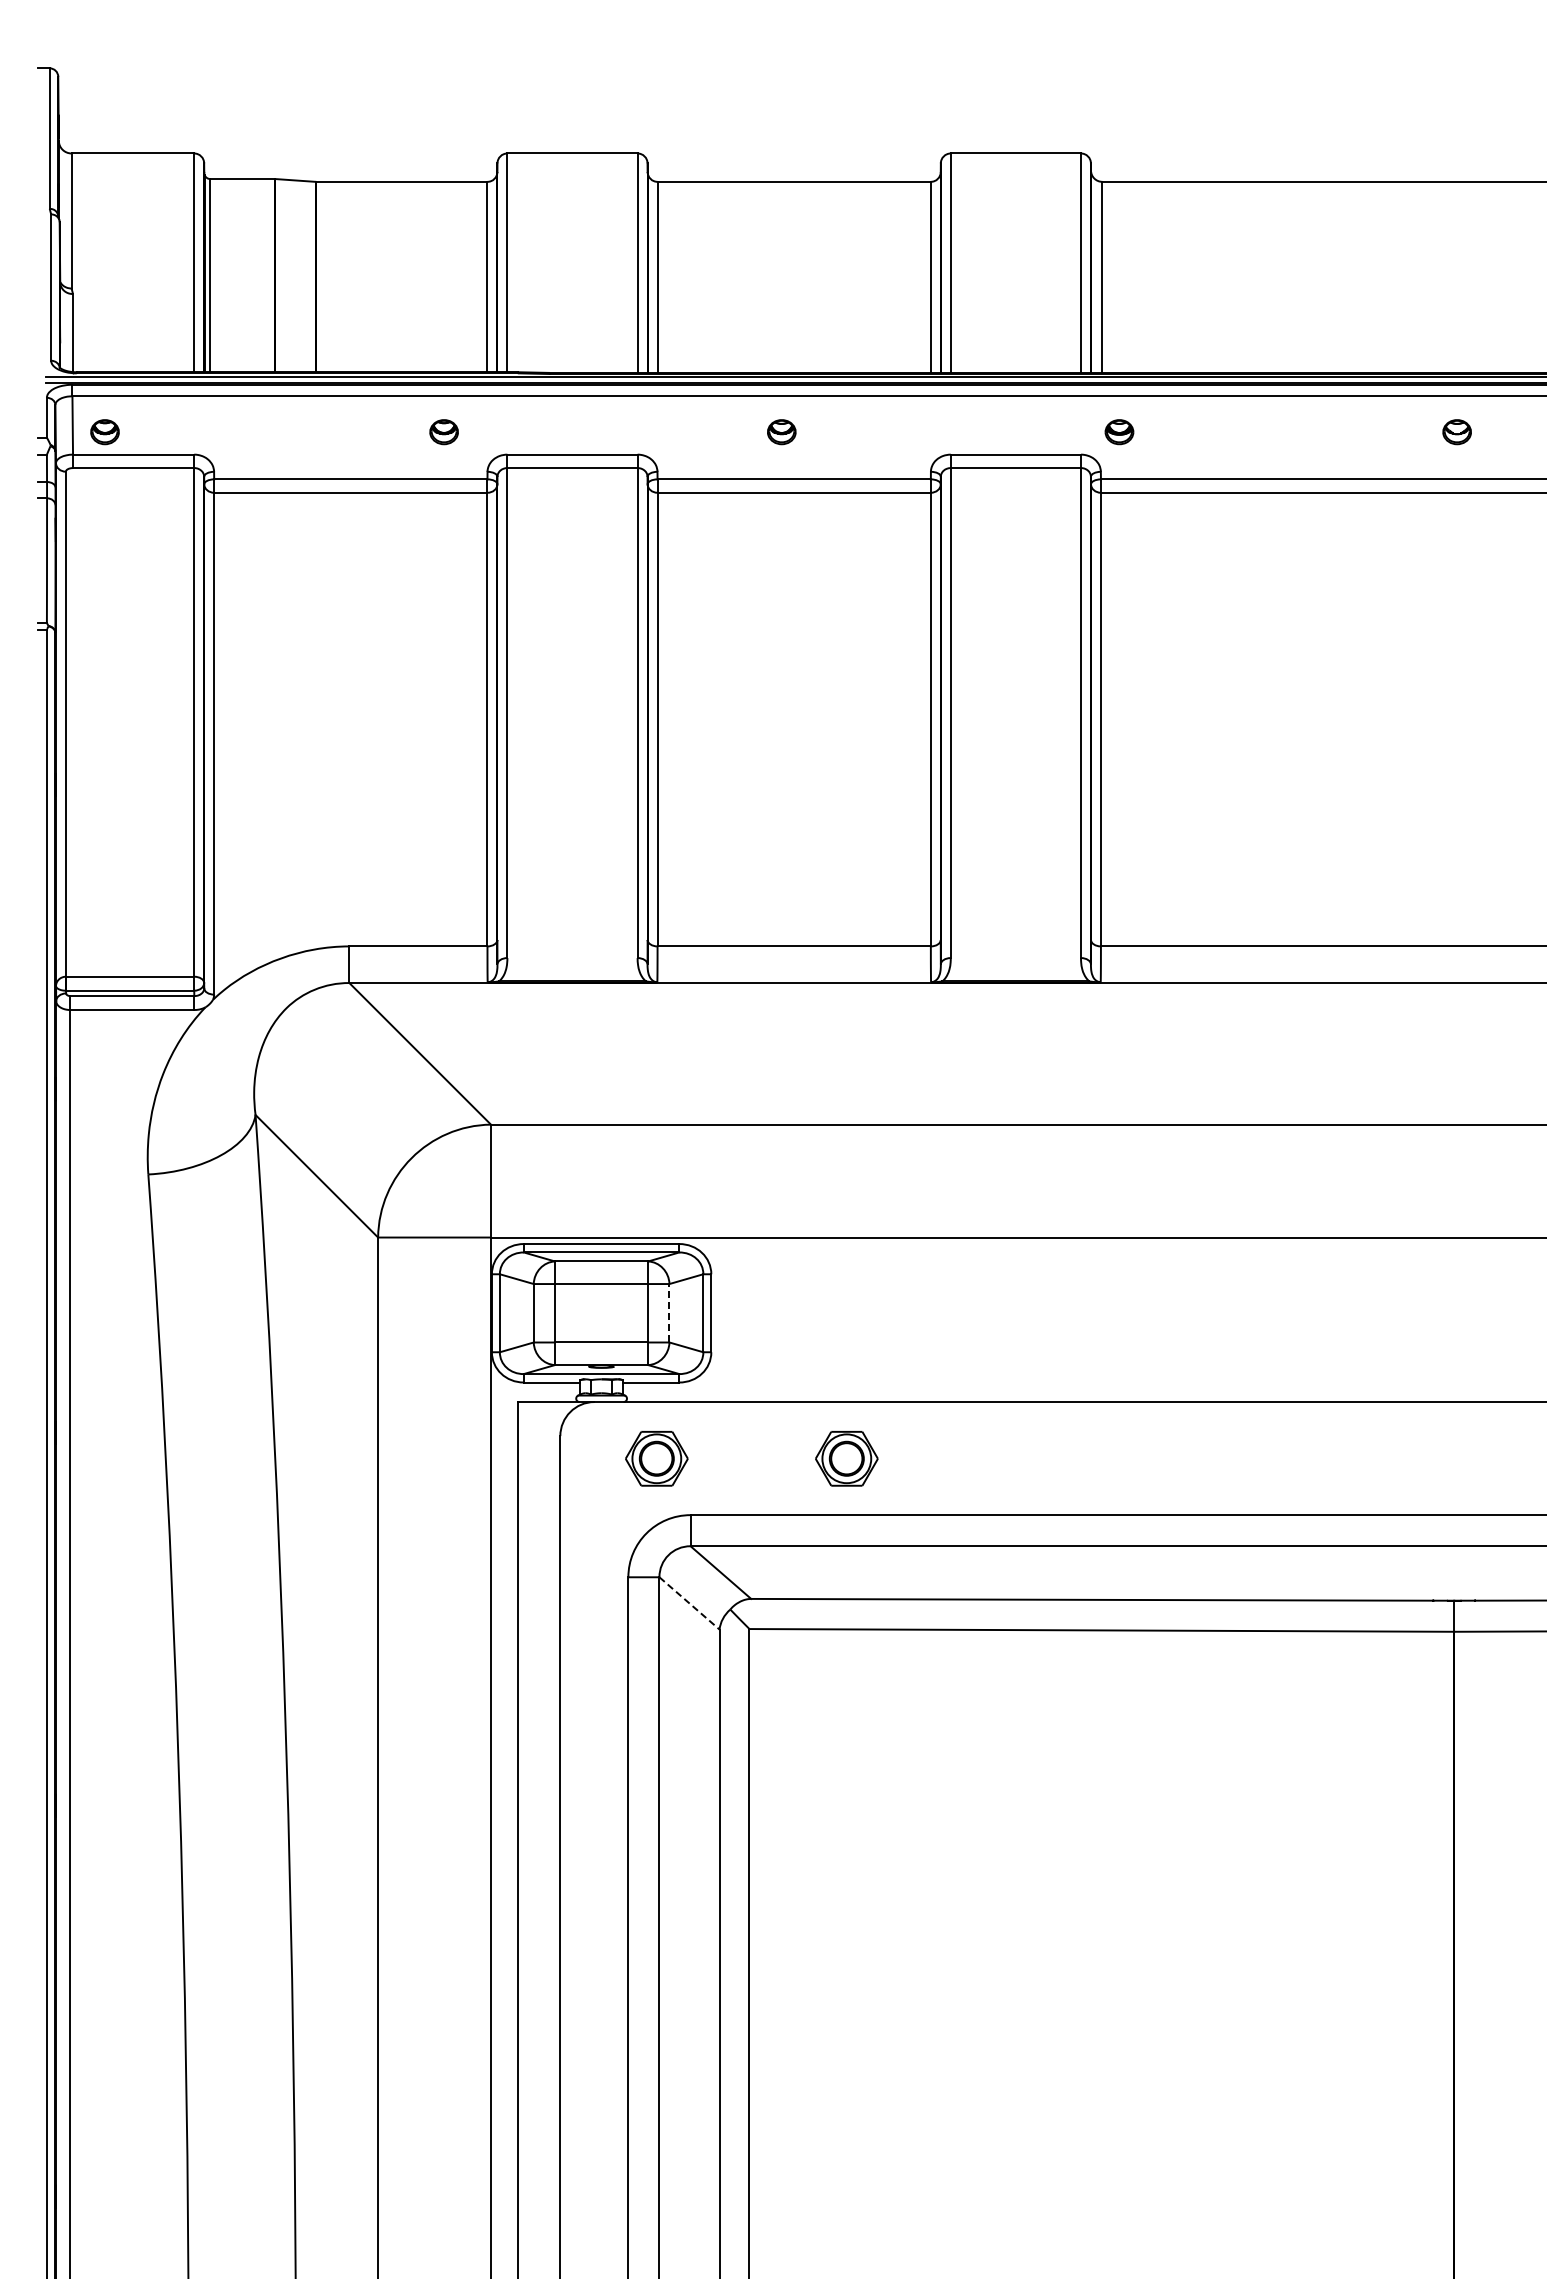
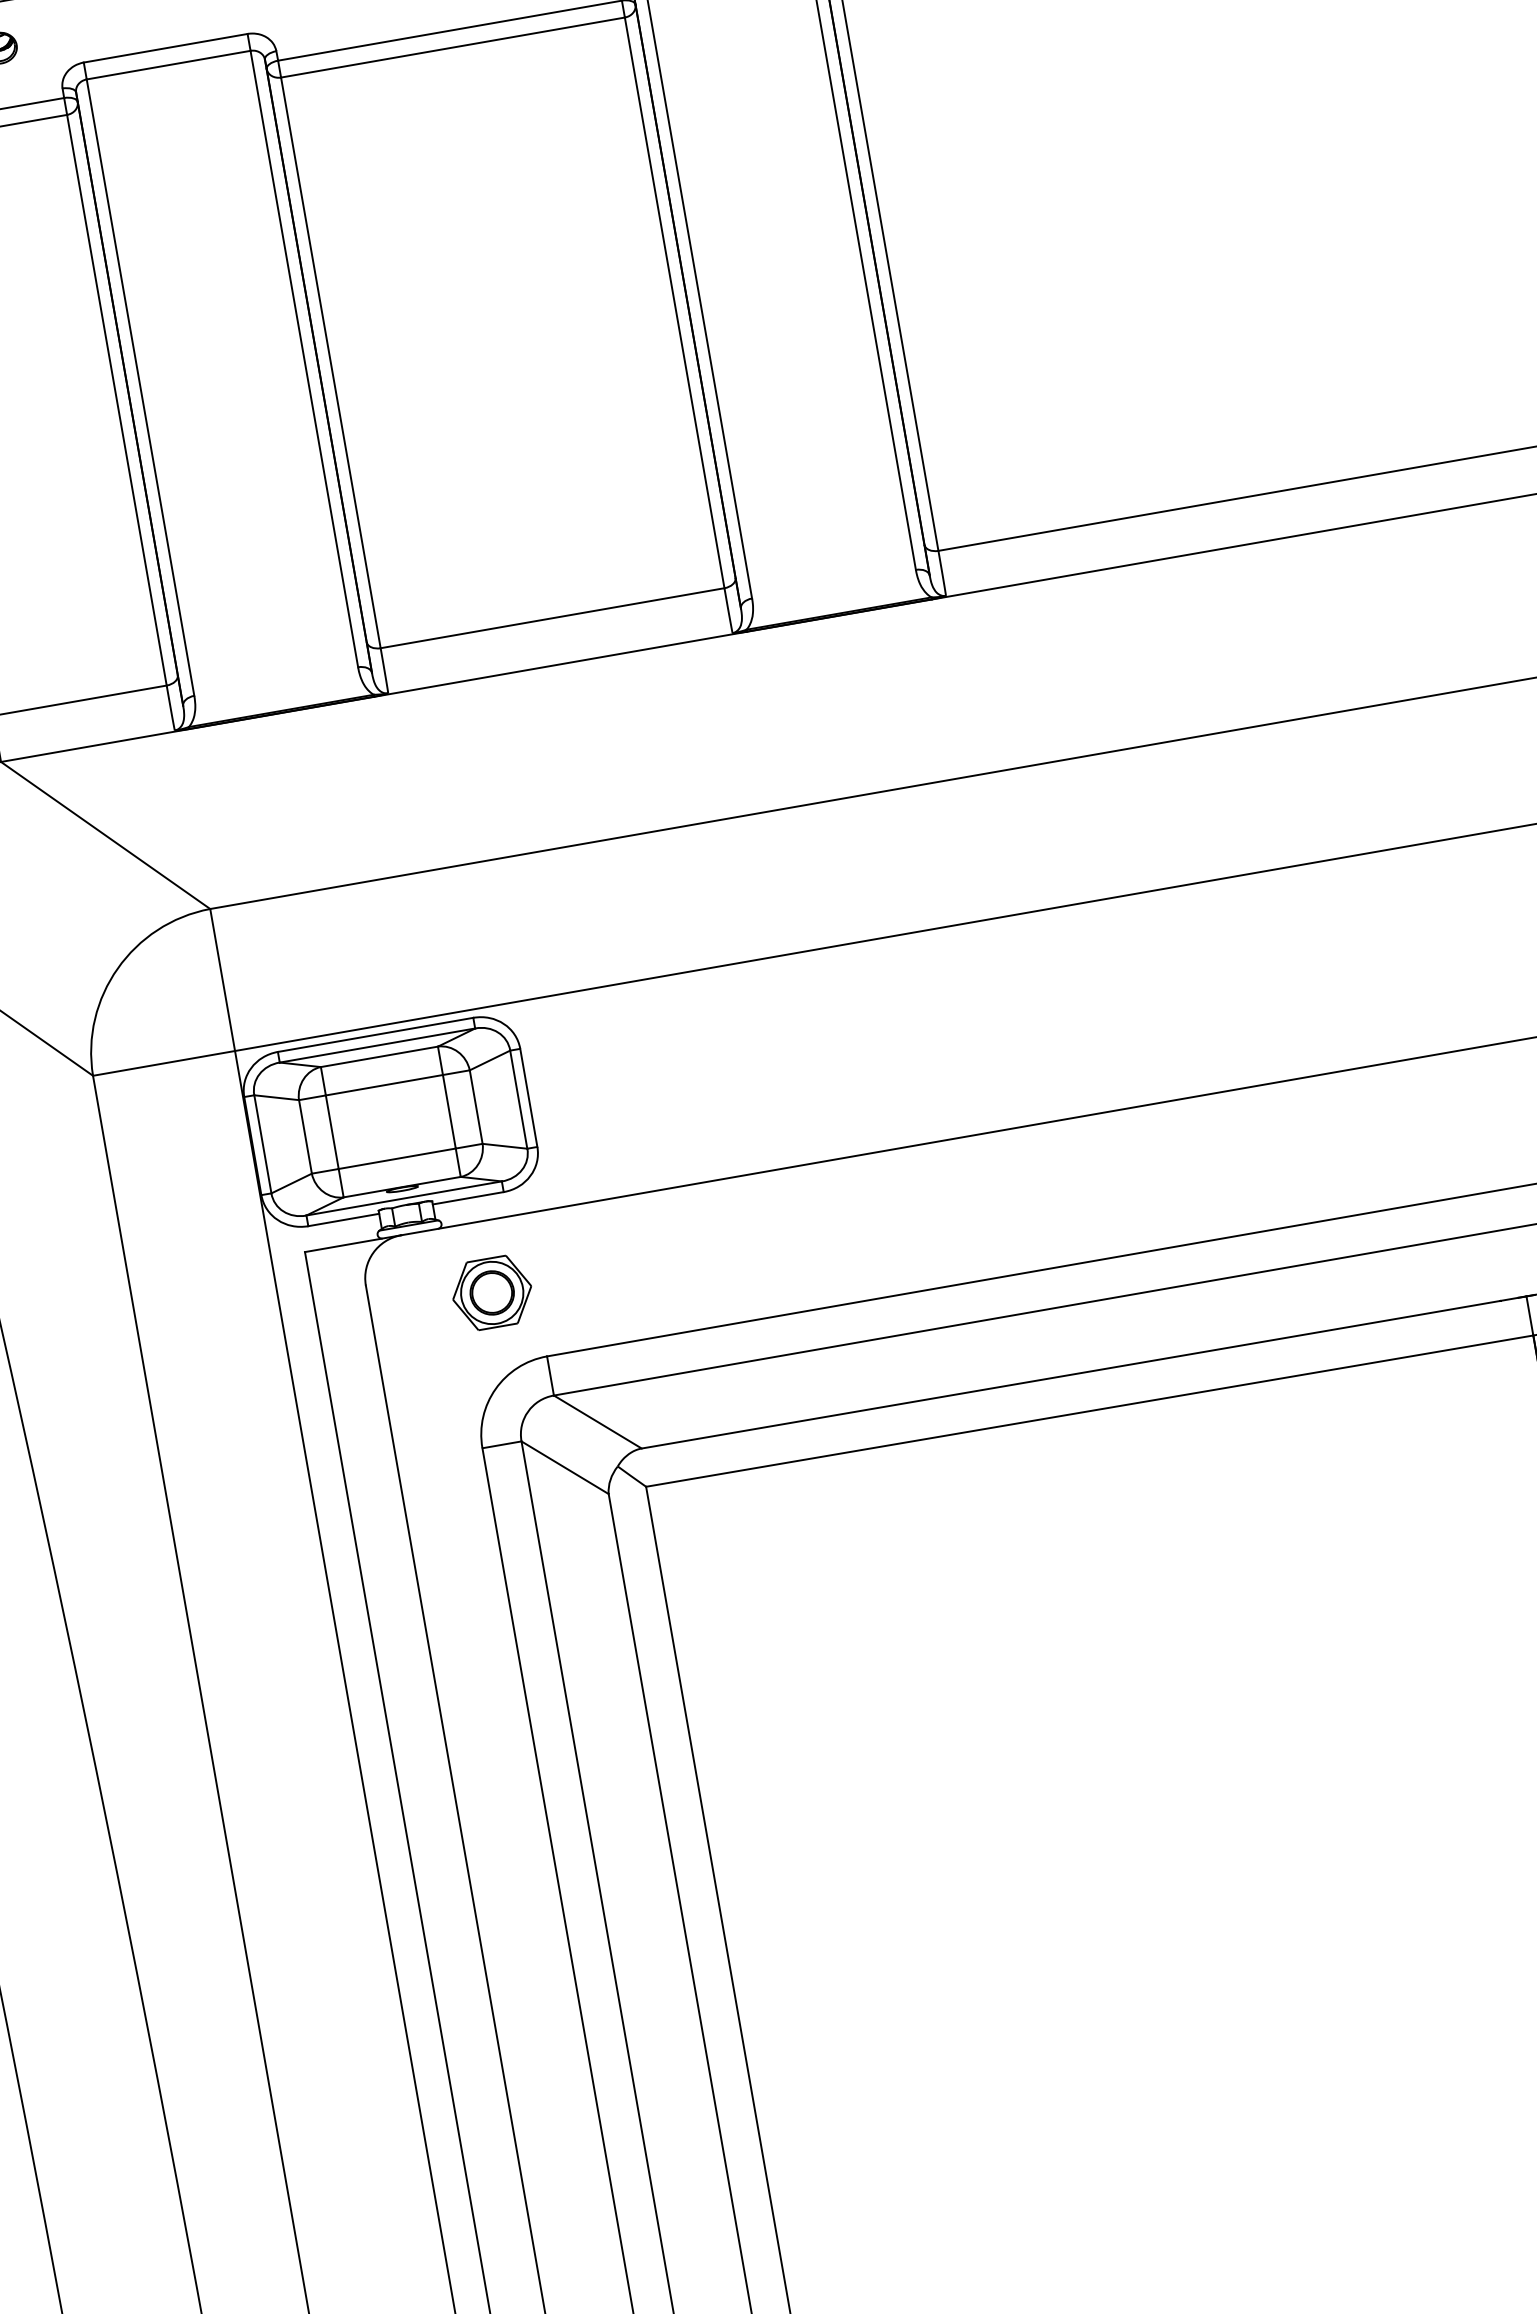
line: (669, 1312) -> (476, 1106), dashed -> solid
part: (846, 1458) -> (730, 1250), removed
line: (689, 1603) -> (565, 1467), dashed -> solid

